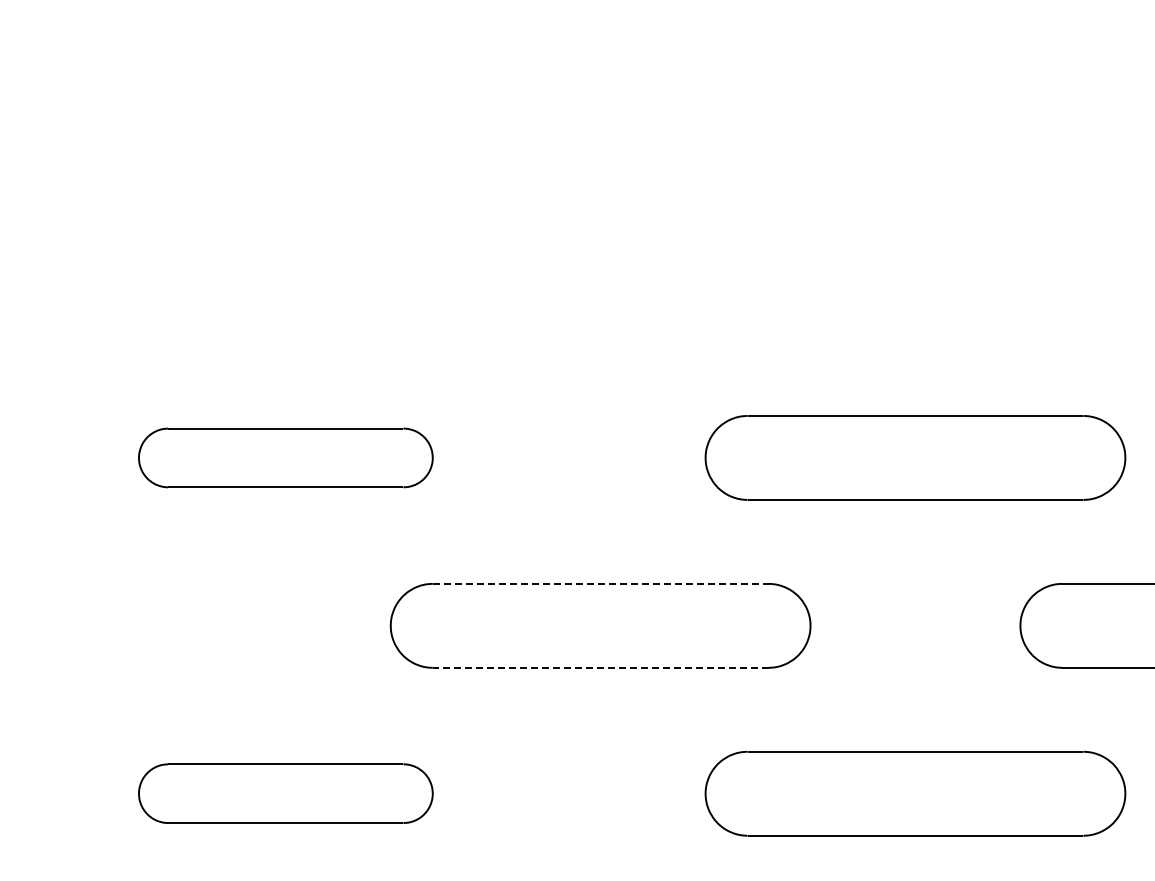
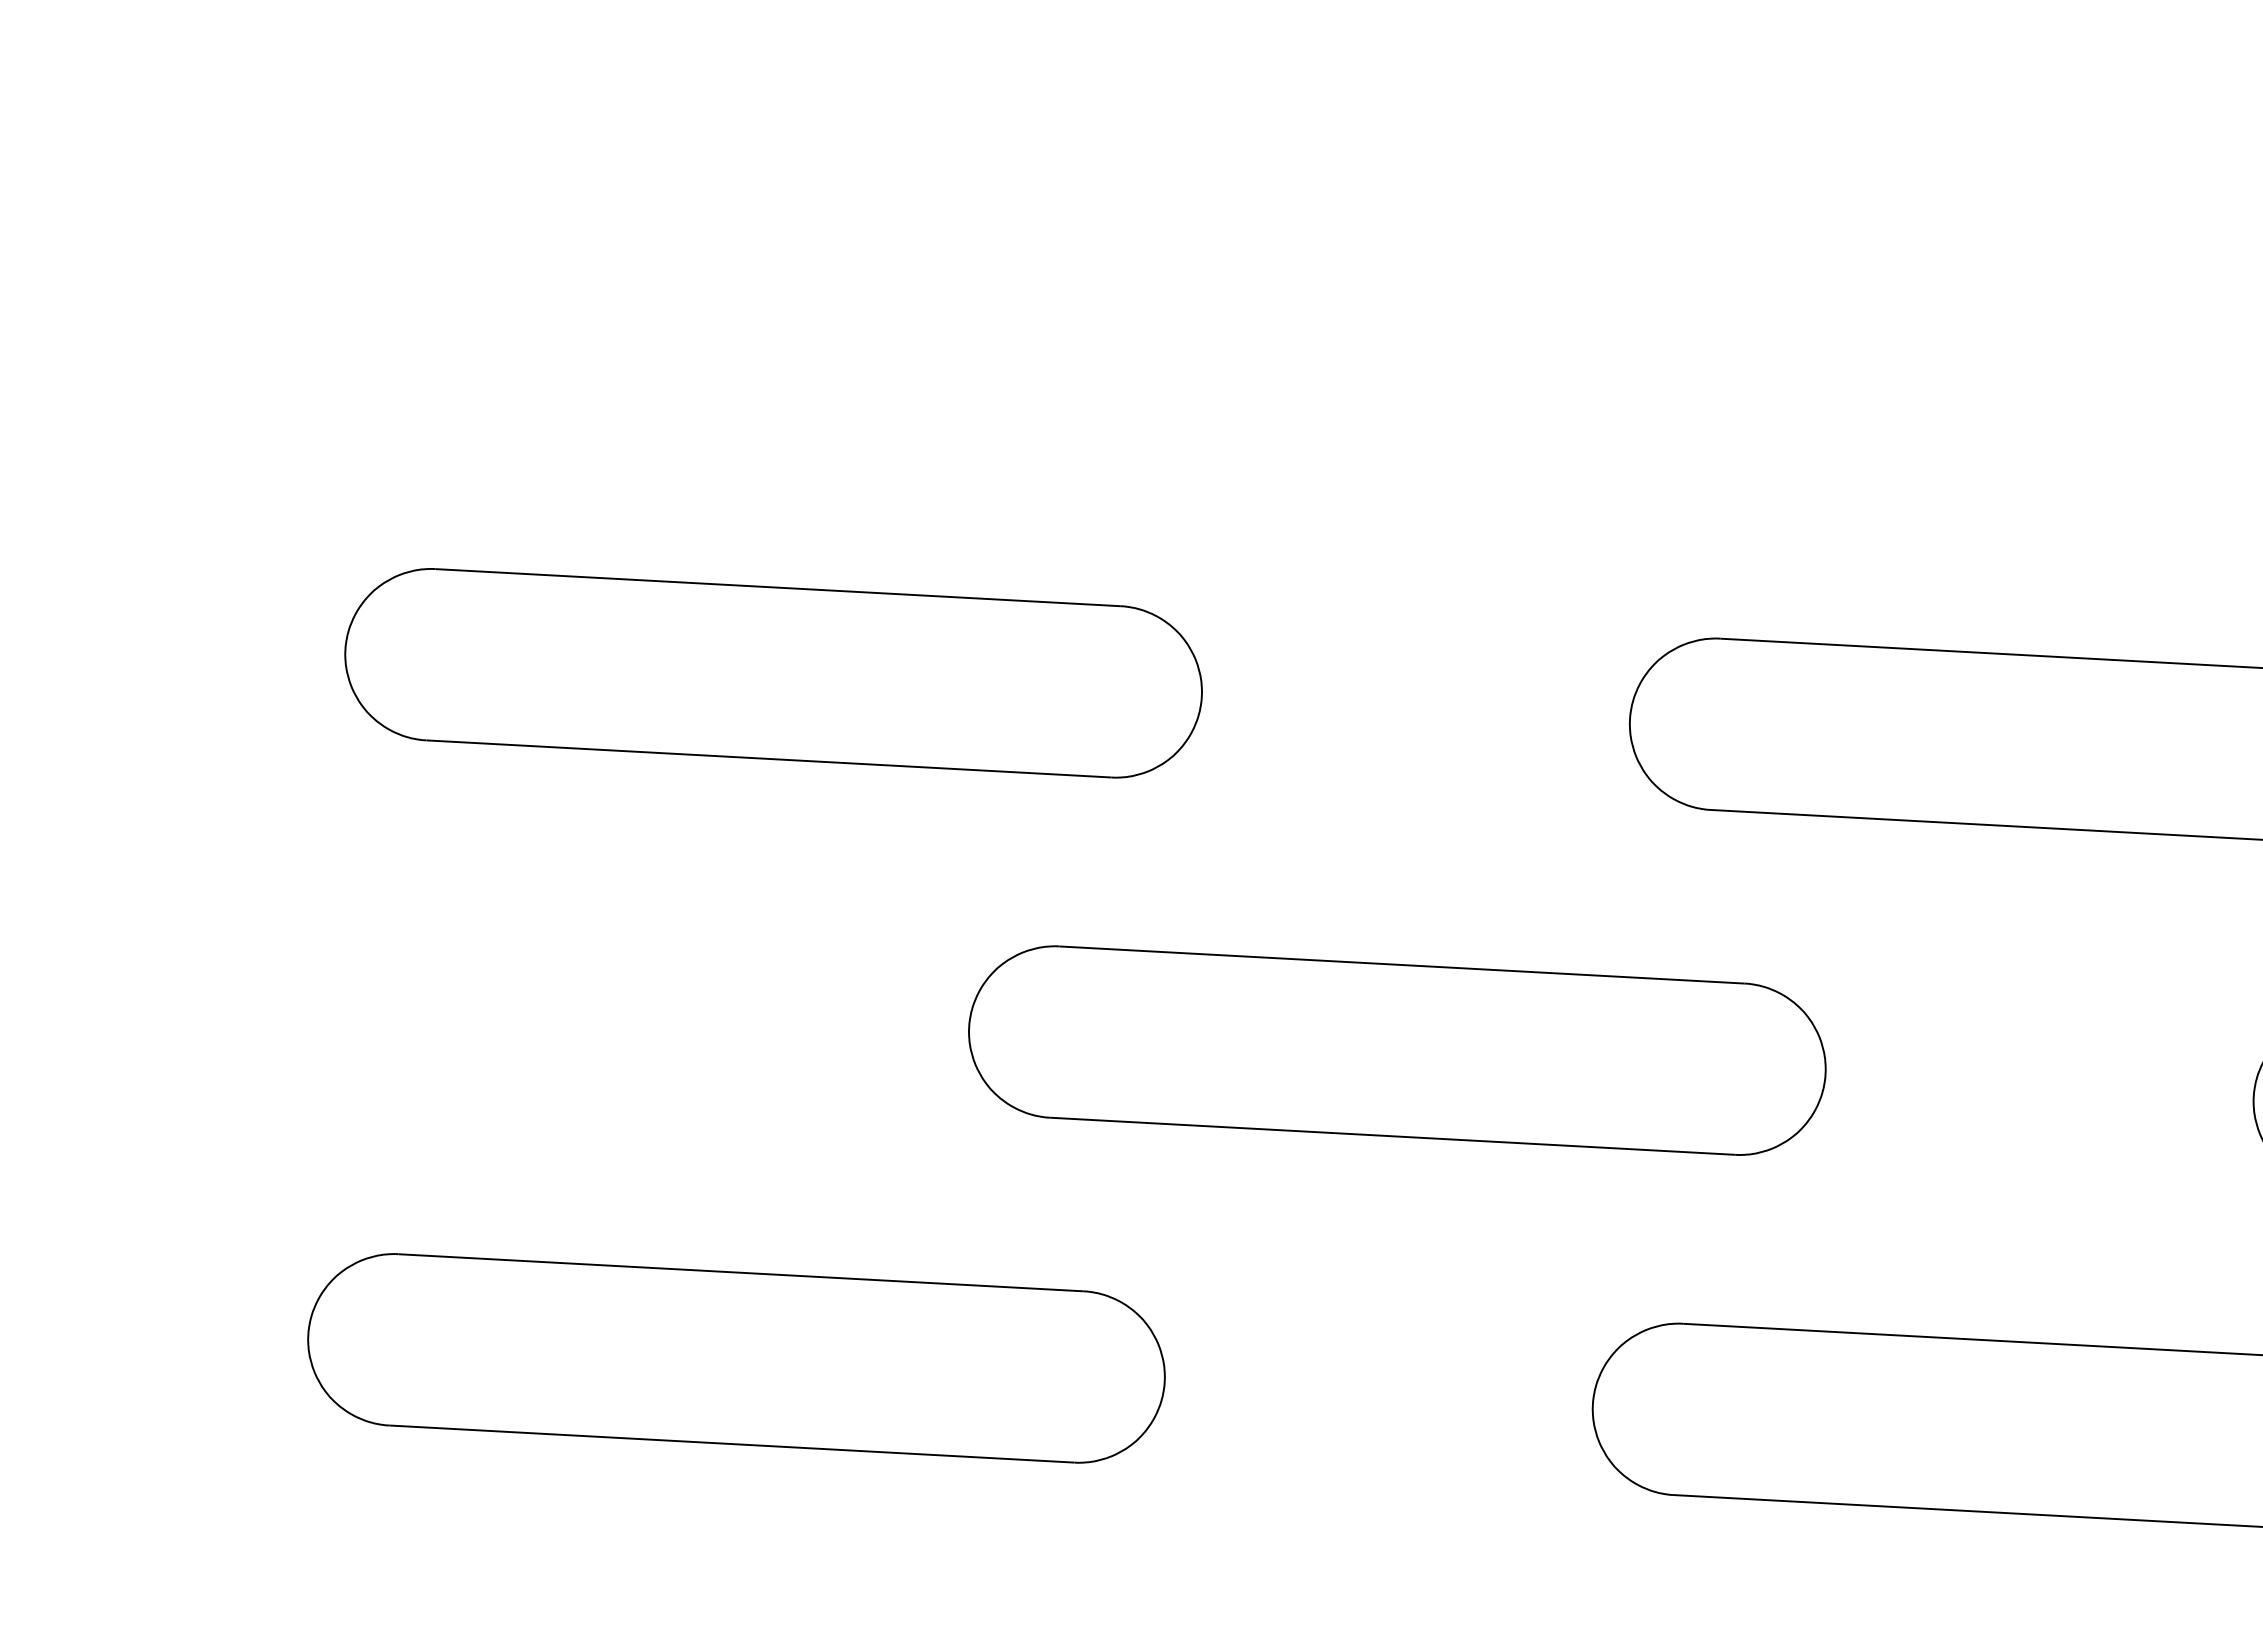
part: (285, 457) -> (773, 672), size x1.43
line: (600, 583) -> (1401, 964), dashed -> solid
line: (600, 667) -> (1392, 1135), dashed -> solid
part: (285, 793) -> (735, 1357), size x1.43

